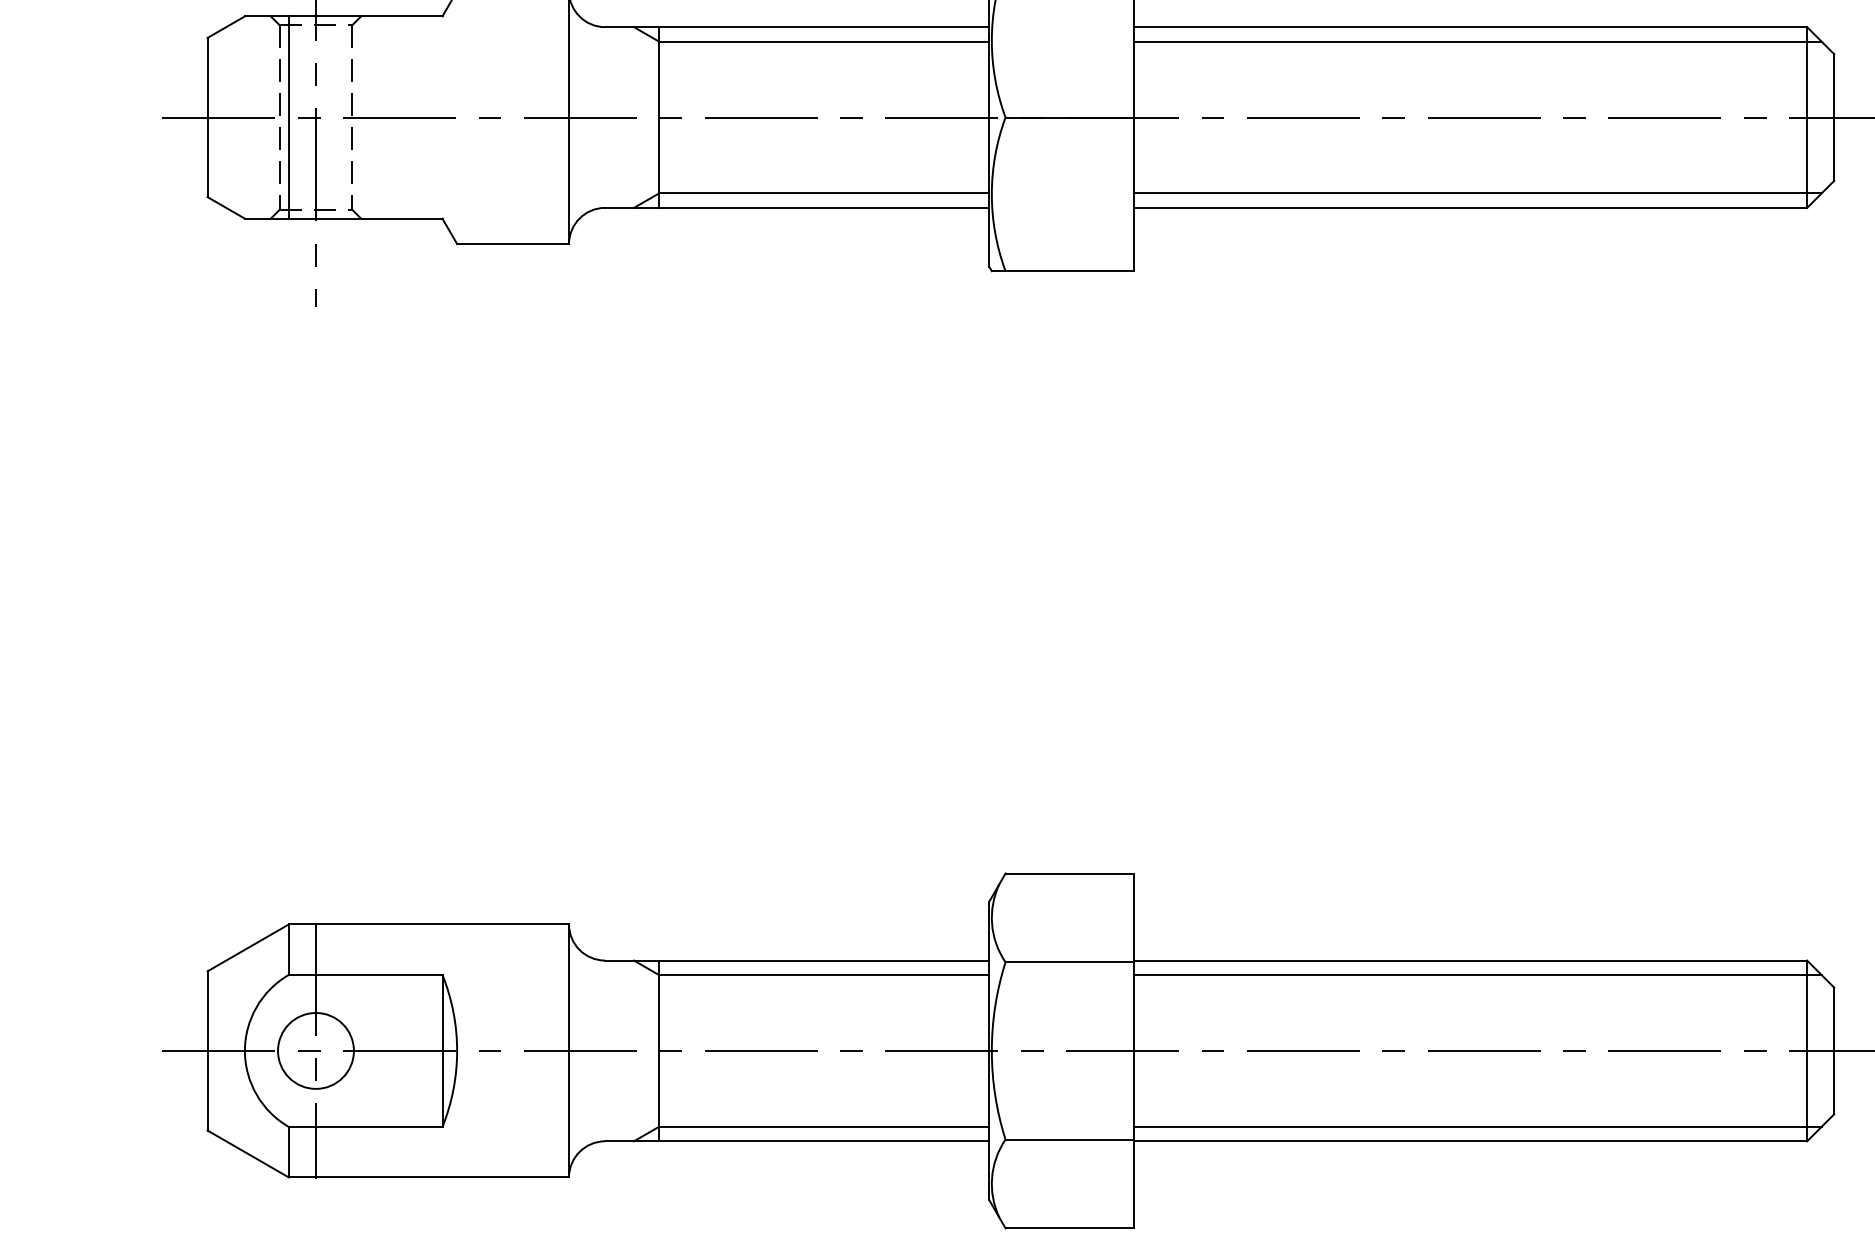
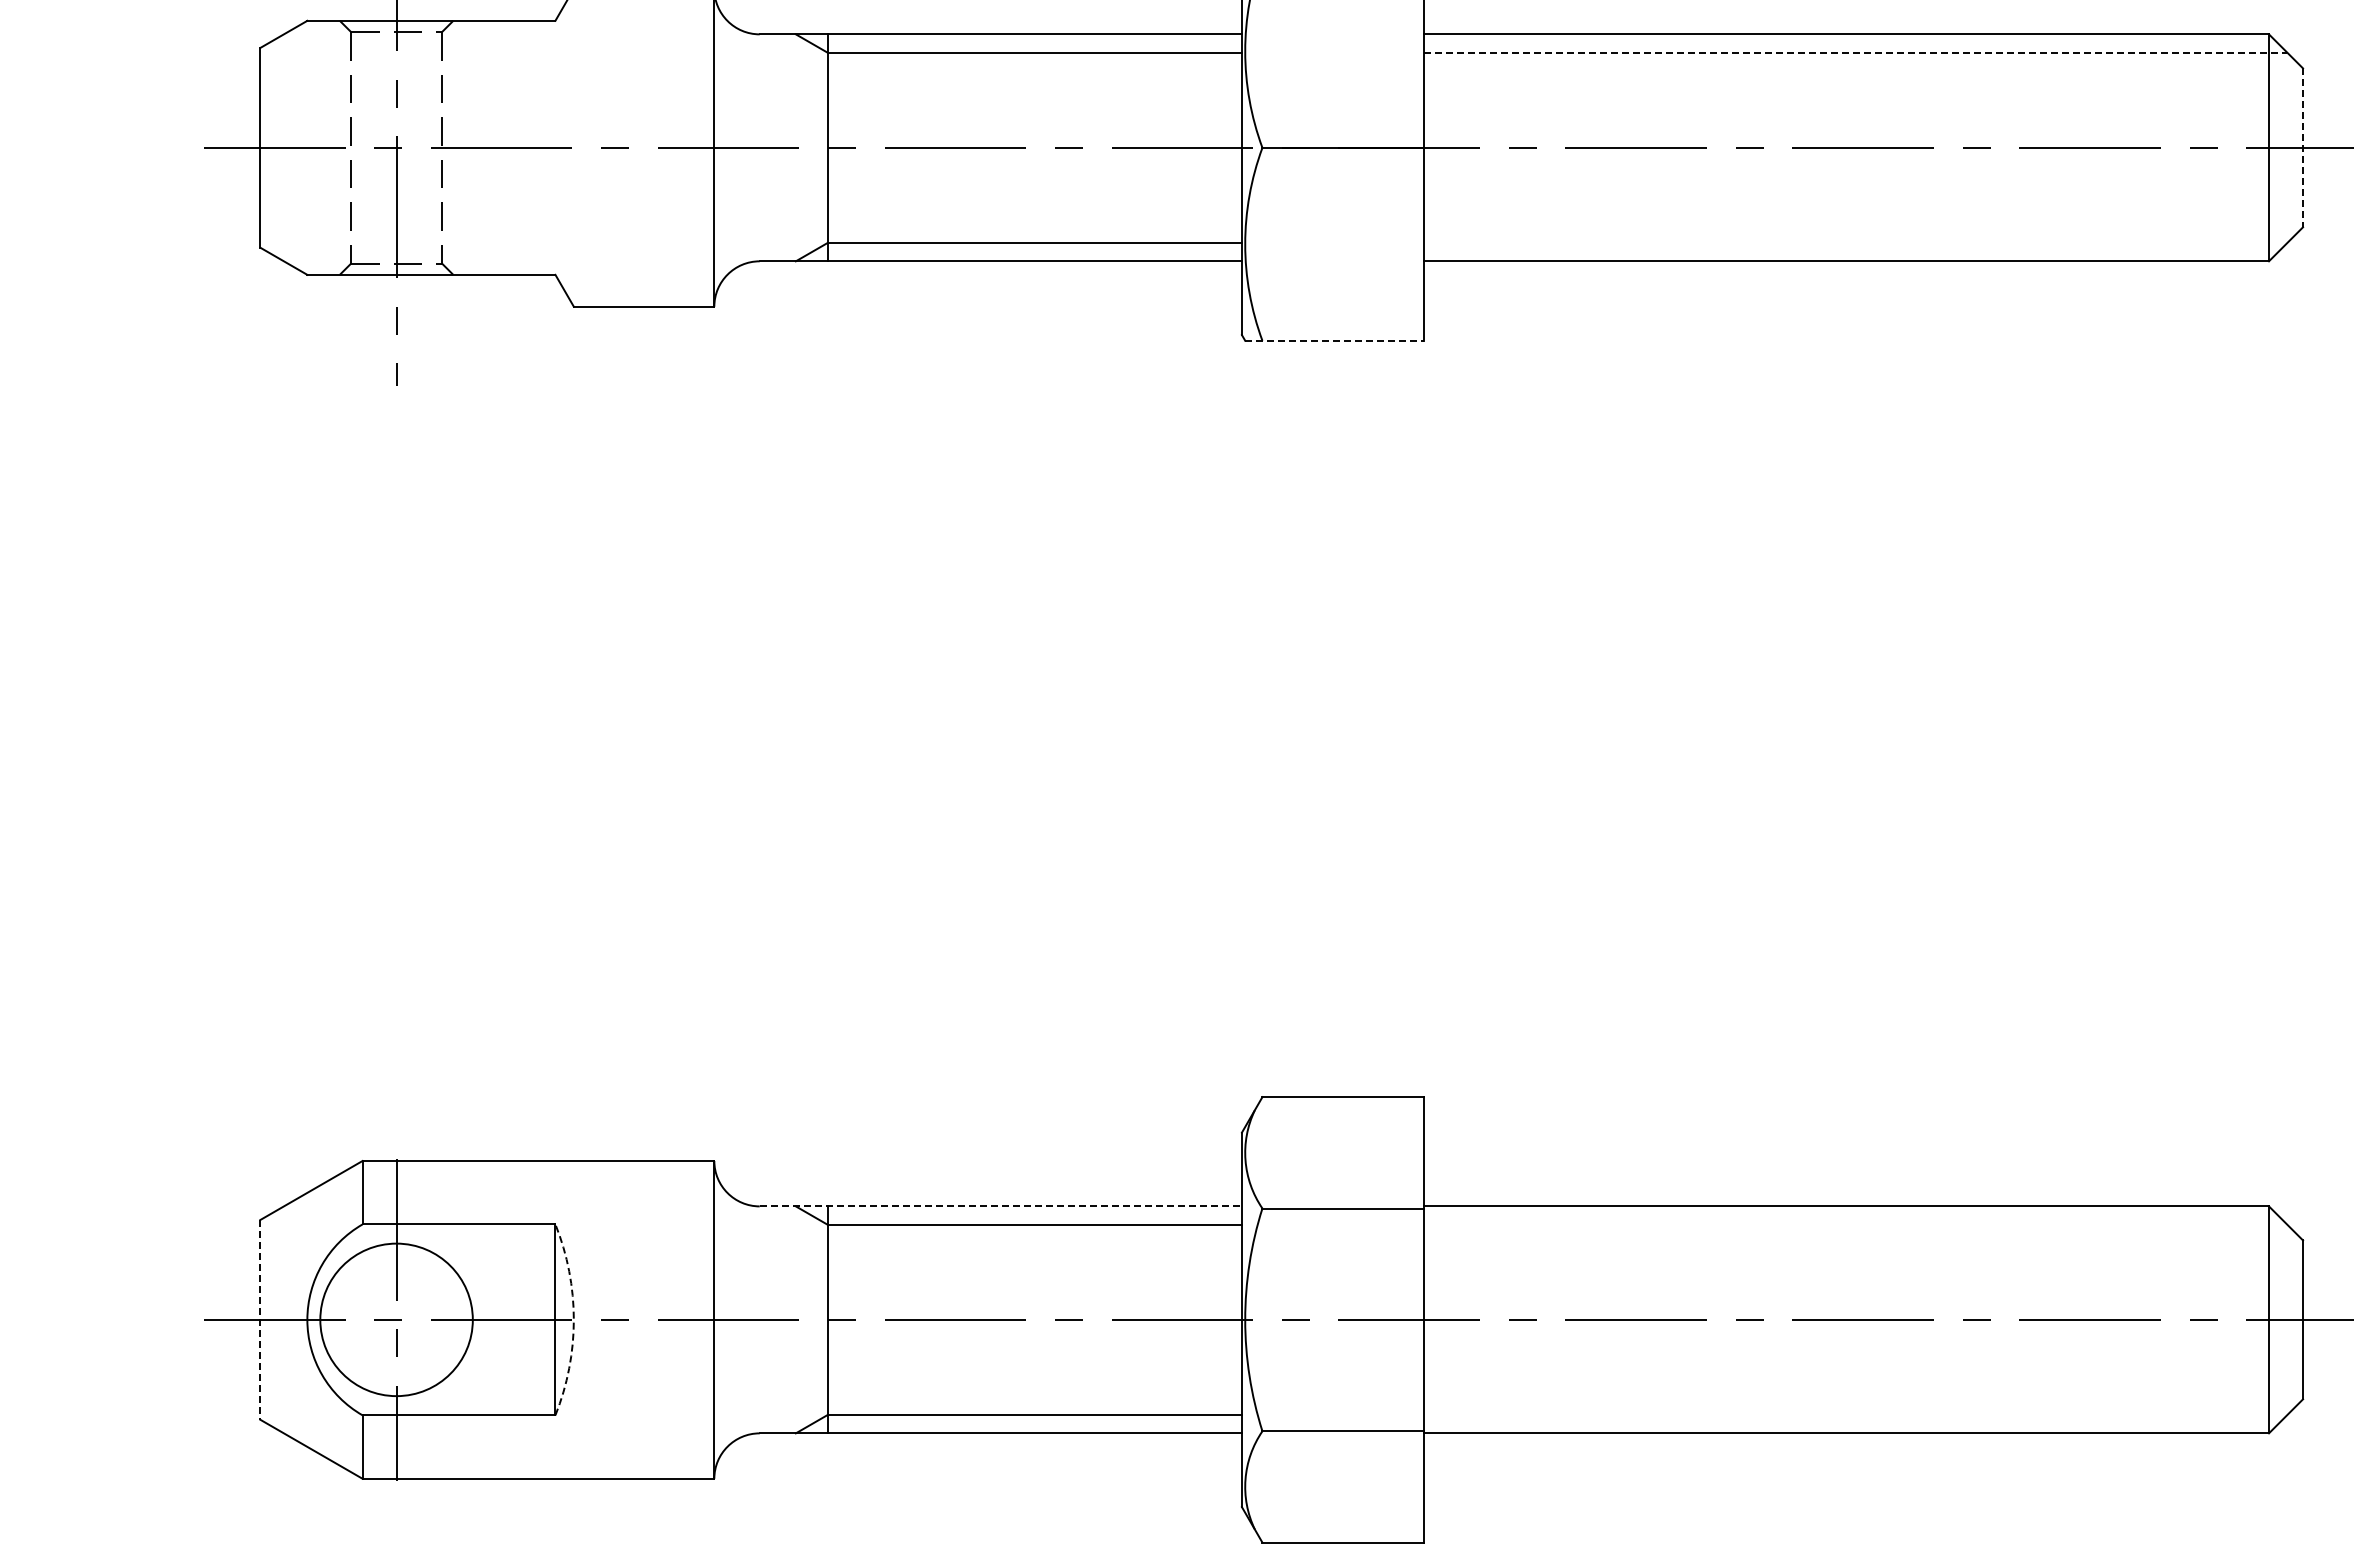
line: (1477, 41) -> (1855, 52), solid -> dashed
line: (288, 117) -> (362, 147), removed
line: (1834, 118) -> (2303, 148), solid -> dashed
line: (1477, 192) -> (1855, 242), removed
line: (1062, 270) -> (1334, 340), solid -> dashed
line: (797, 960) -> (1001, 1206), solid -> dashed
line: (1477, 974) -> (1855, 1224), removed
line: (207, 1050) -> (260, 1319), solid -> dashed
circle: (315, 1050) -> (396, 1319), size x1.6
arc: (456, 1050) -> (573, 1319), solid -> dashed
line: (1477, 1126) -> (1855, 1414), removed

